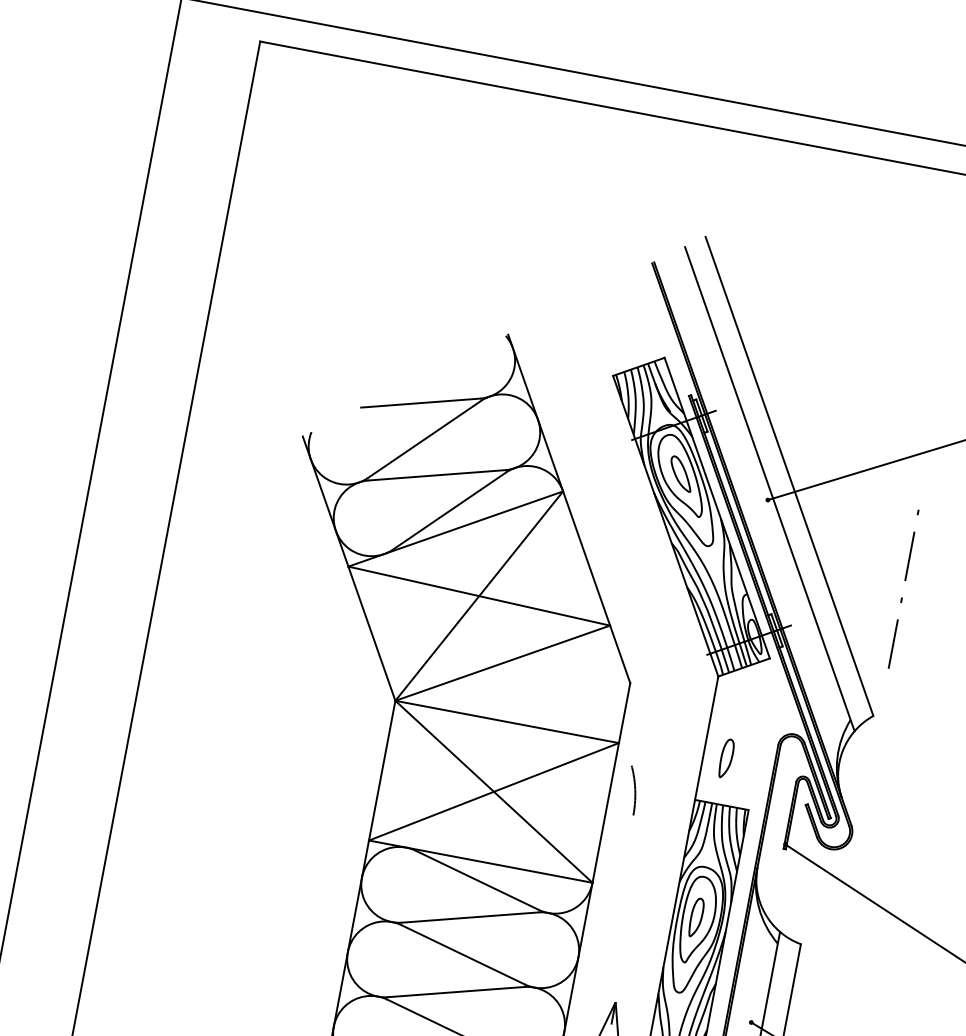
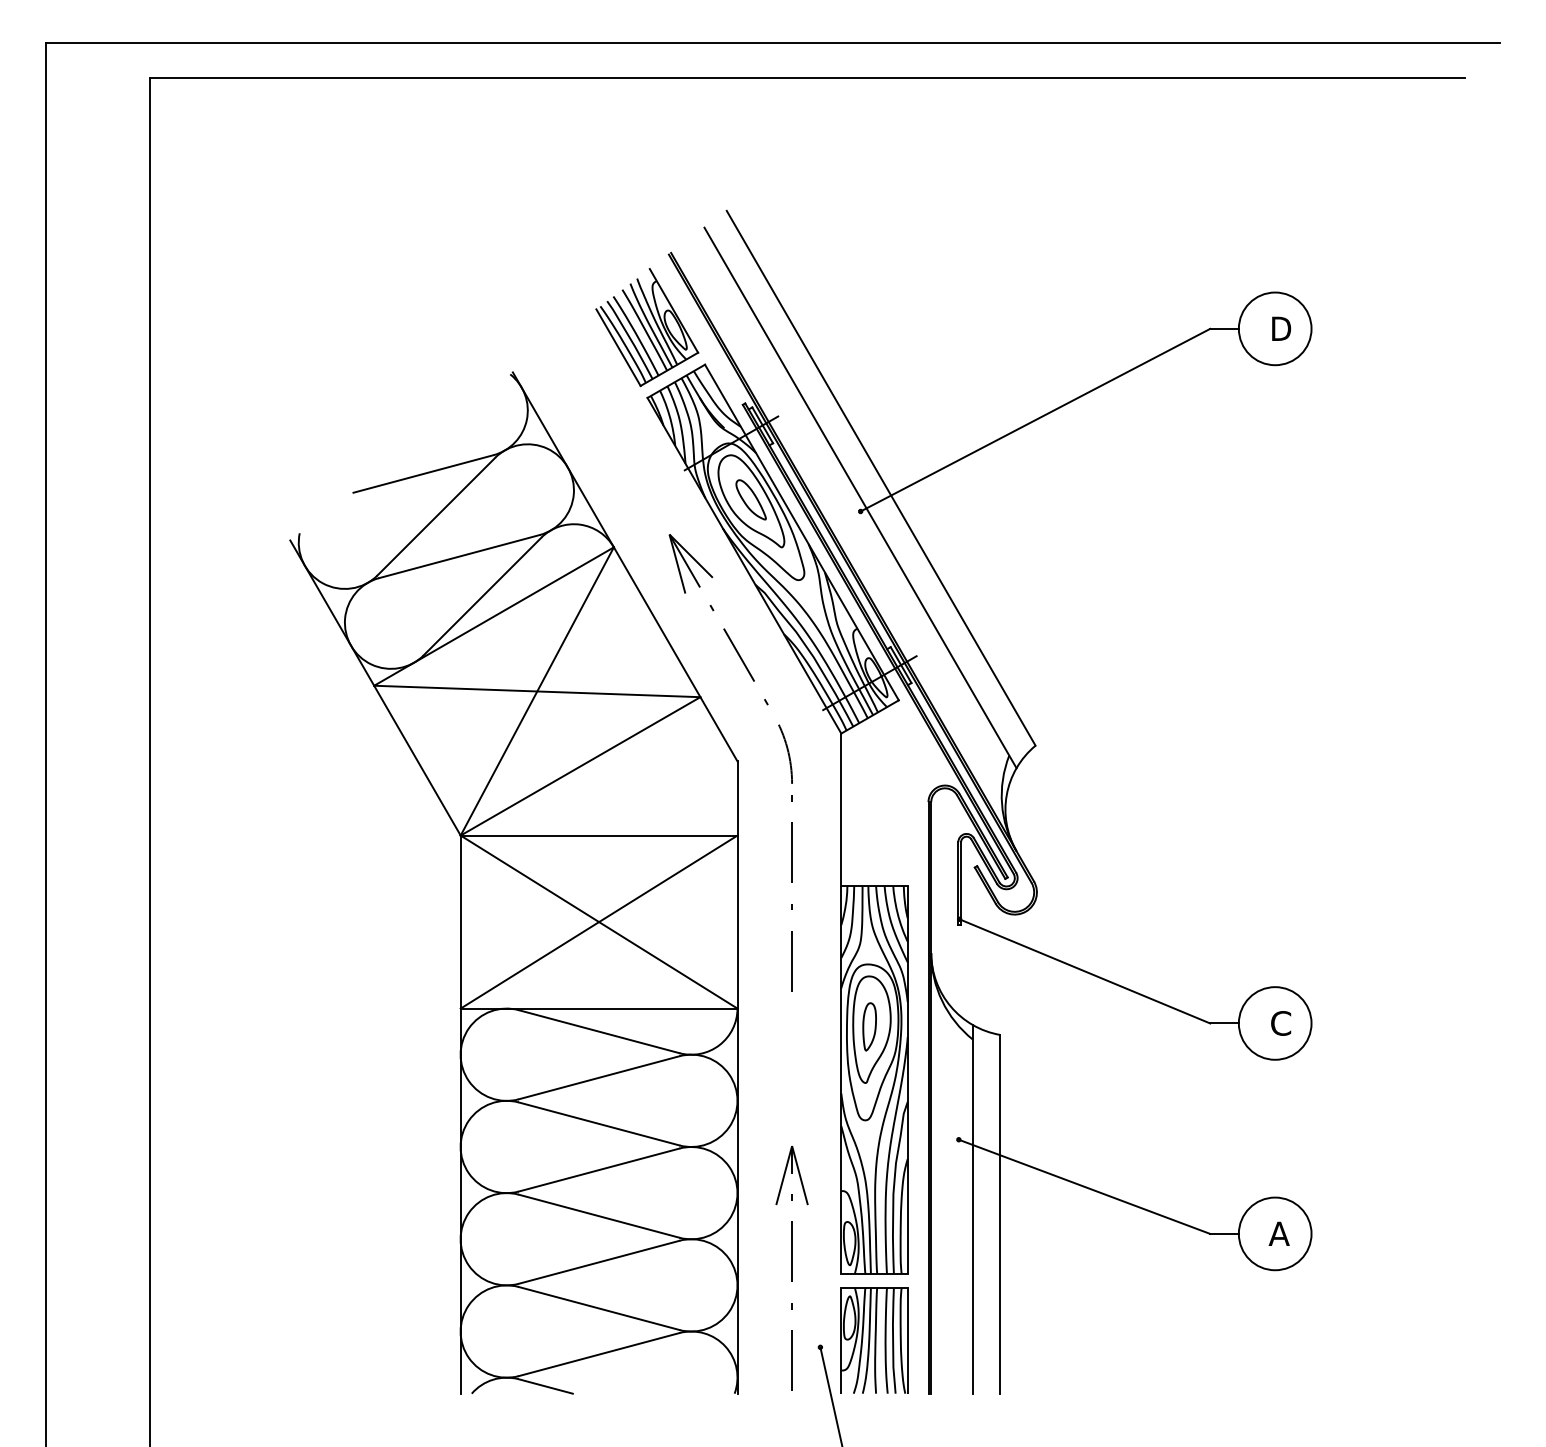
part: (623, 318) -> (647, 327), added
part: (633, 558) -> (713, 611), added
line: (904, 580) -> (791, 882), moved
part: (726, 758) -> (869, 829), removed
arc: (634, 790) -> (787, 753), moved

